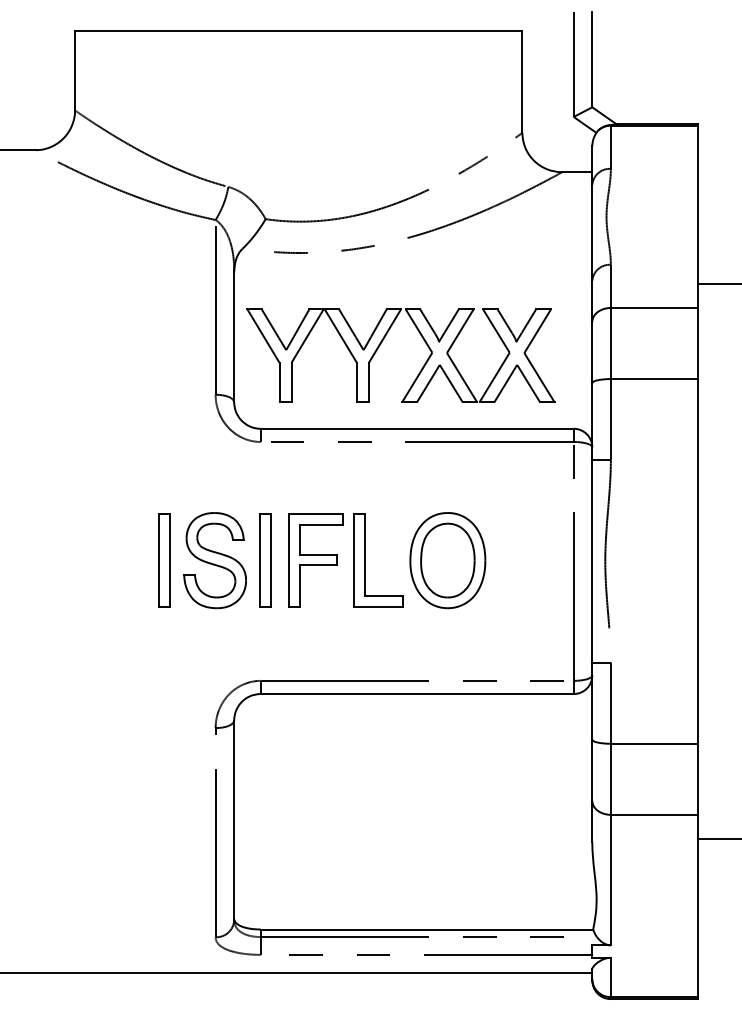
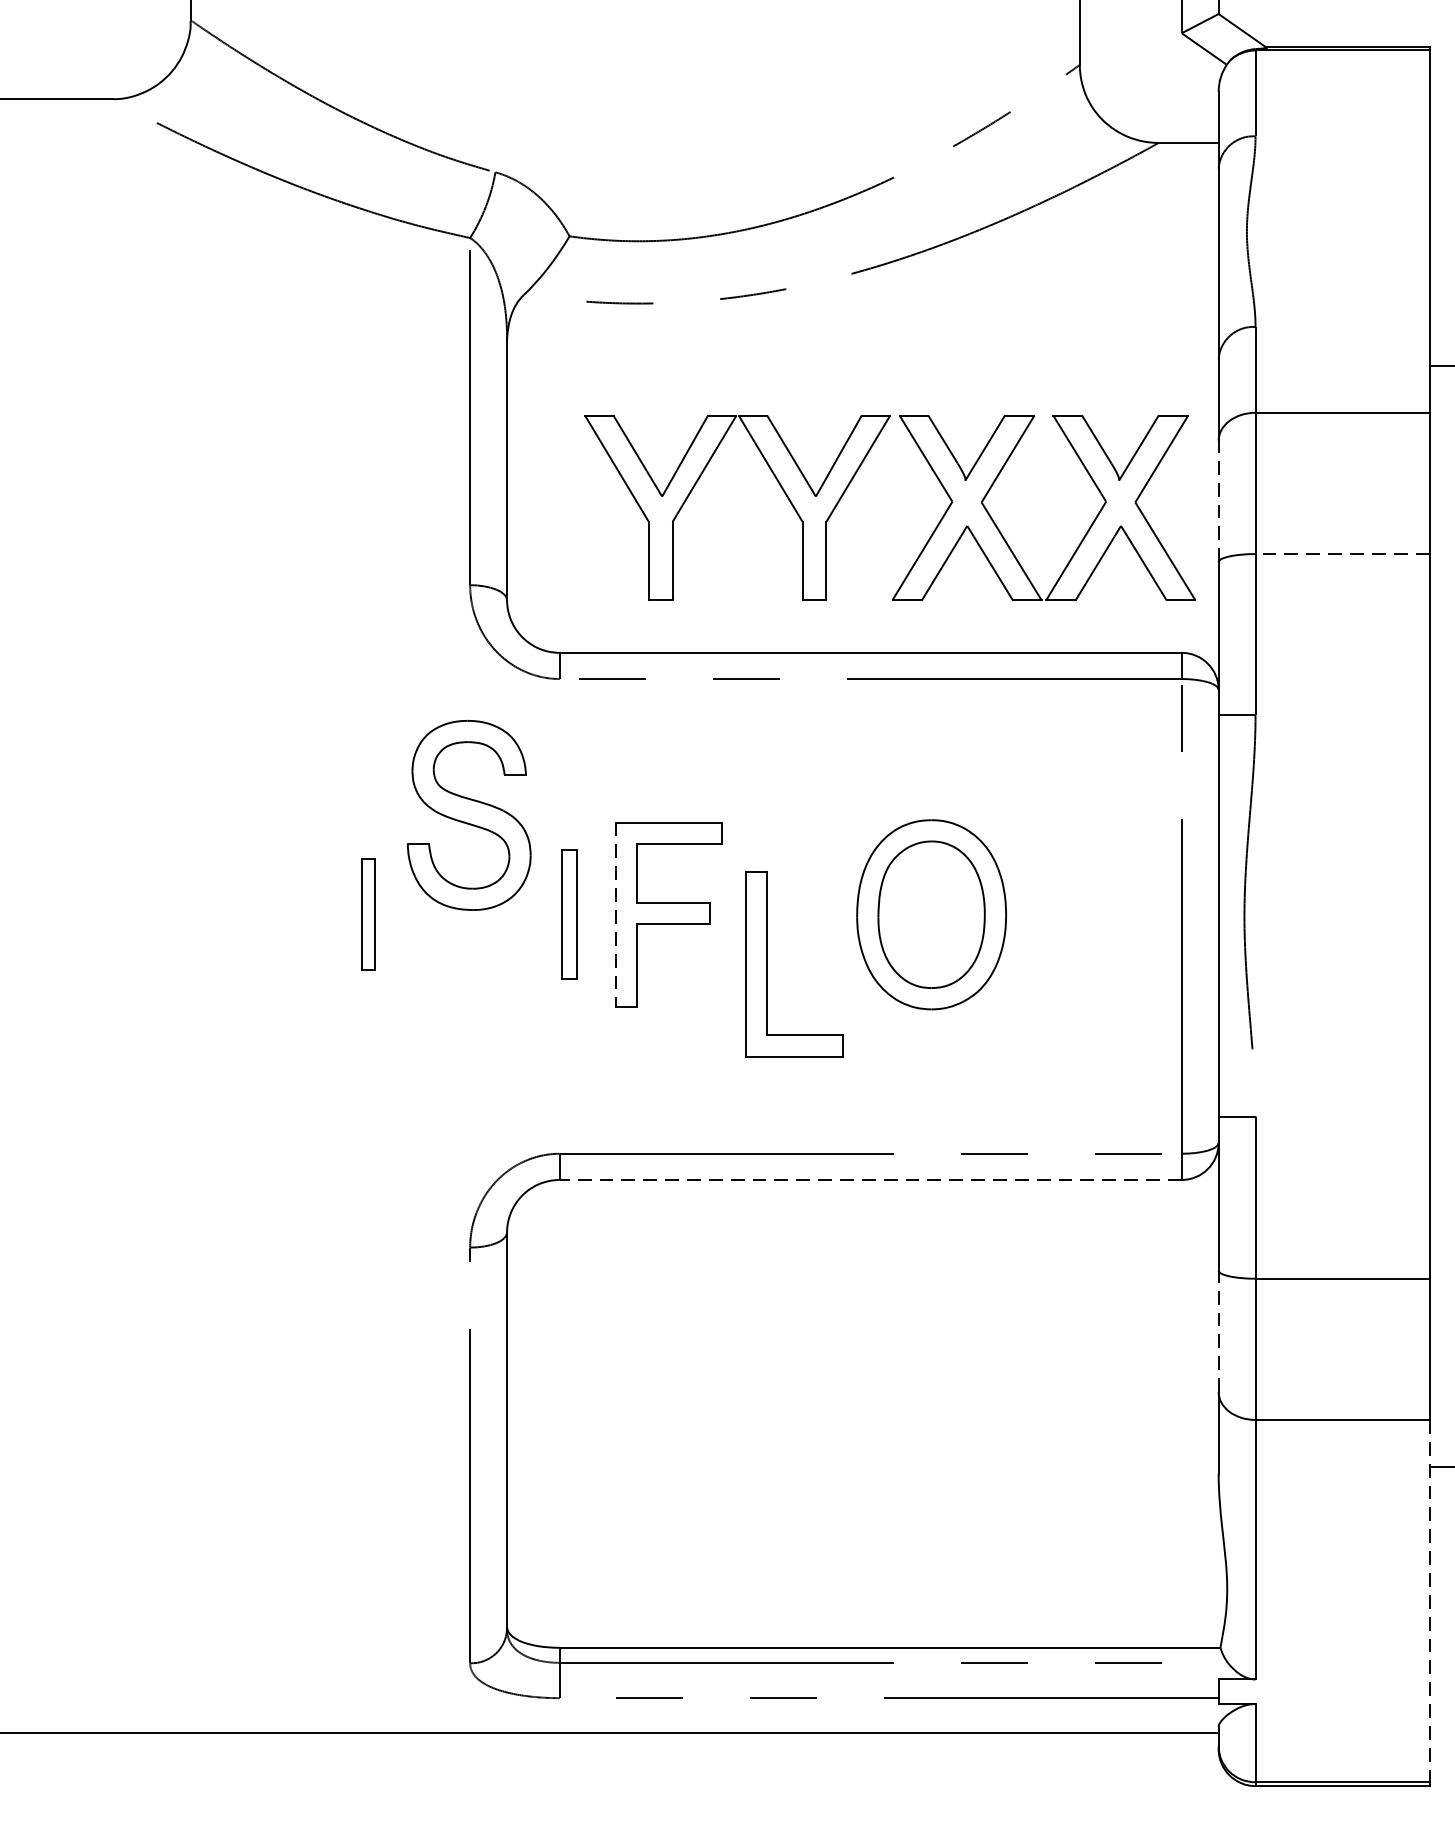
part: (382, 342) -> (853, 481), moved
line: (592, 352) -> (1219, 501), solid -> dashed
line: (654, 379) -> (1342, 554), solid -> dashed
part: (164, 560) -> (368, 914), size x0.6
part: (214, 560) -> (467, 815), moved
part: (265, 560) -> (569, 914), size x0.7
part: (365, 560) -> (767, 964), moved
line: (288, 561) -> (614, 916), solid -> dashed
line: (417, 694) -> (871, 1180), solid -> dashed
line: (592, 770) -> (1219, 1331), solid -> dashed
line: (698, 906) -> (1429, 1602), solid -> dashed

